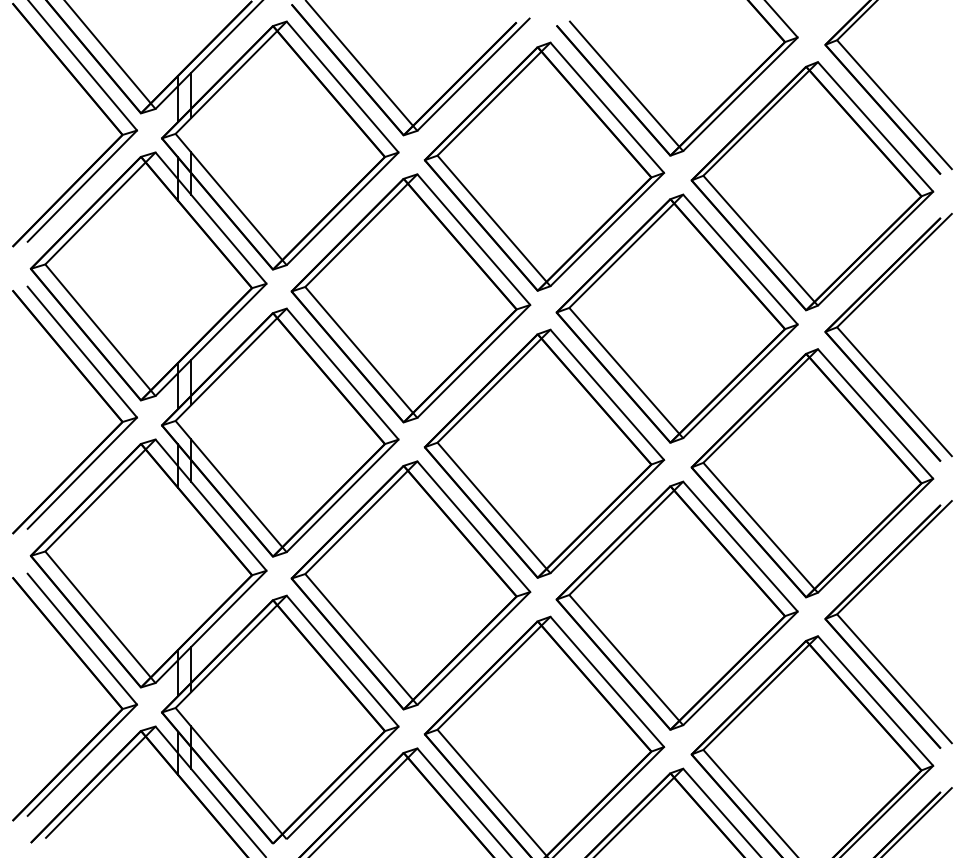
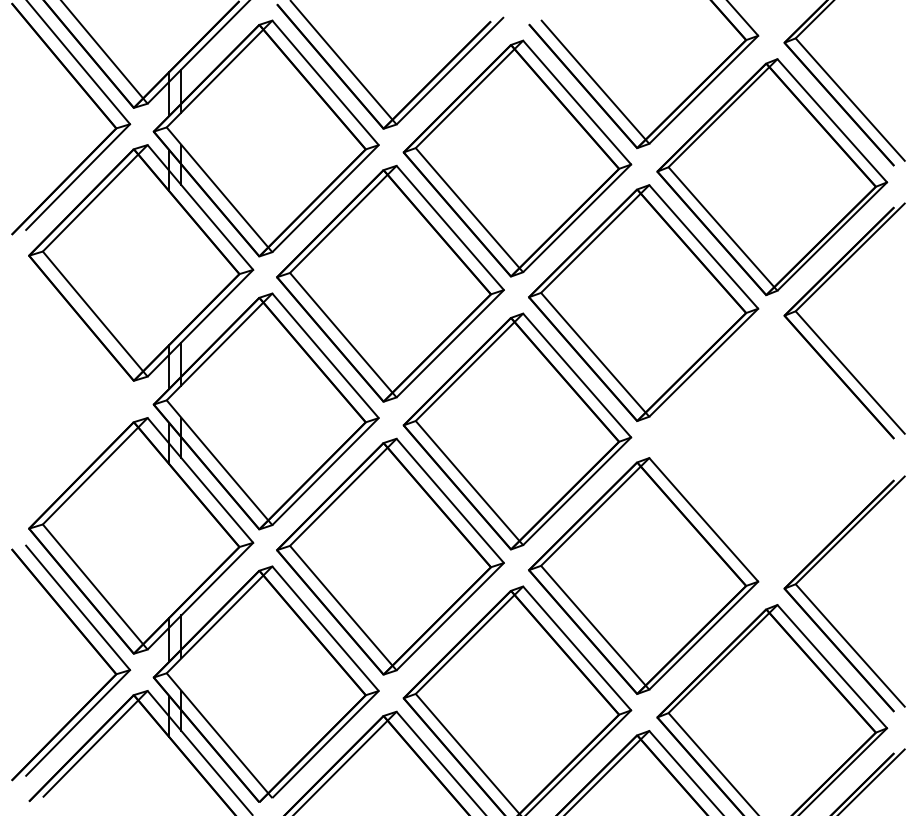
part: (93, 389) -> (88, 370), removed
part: (812, 473) -> (772, 450), removed

